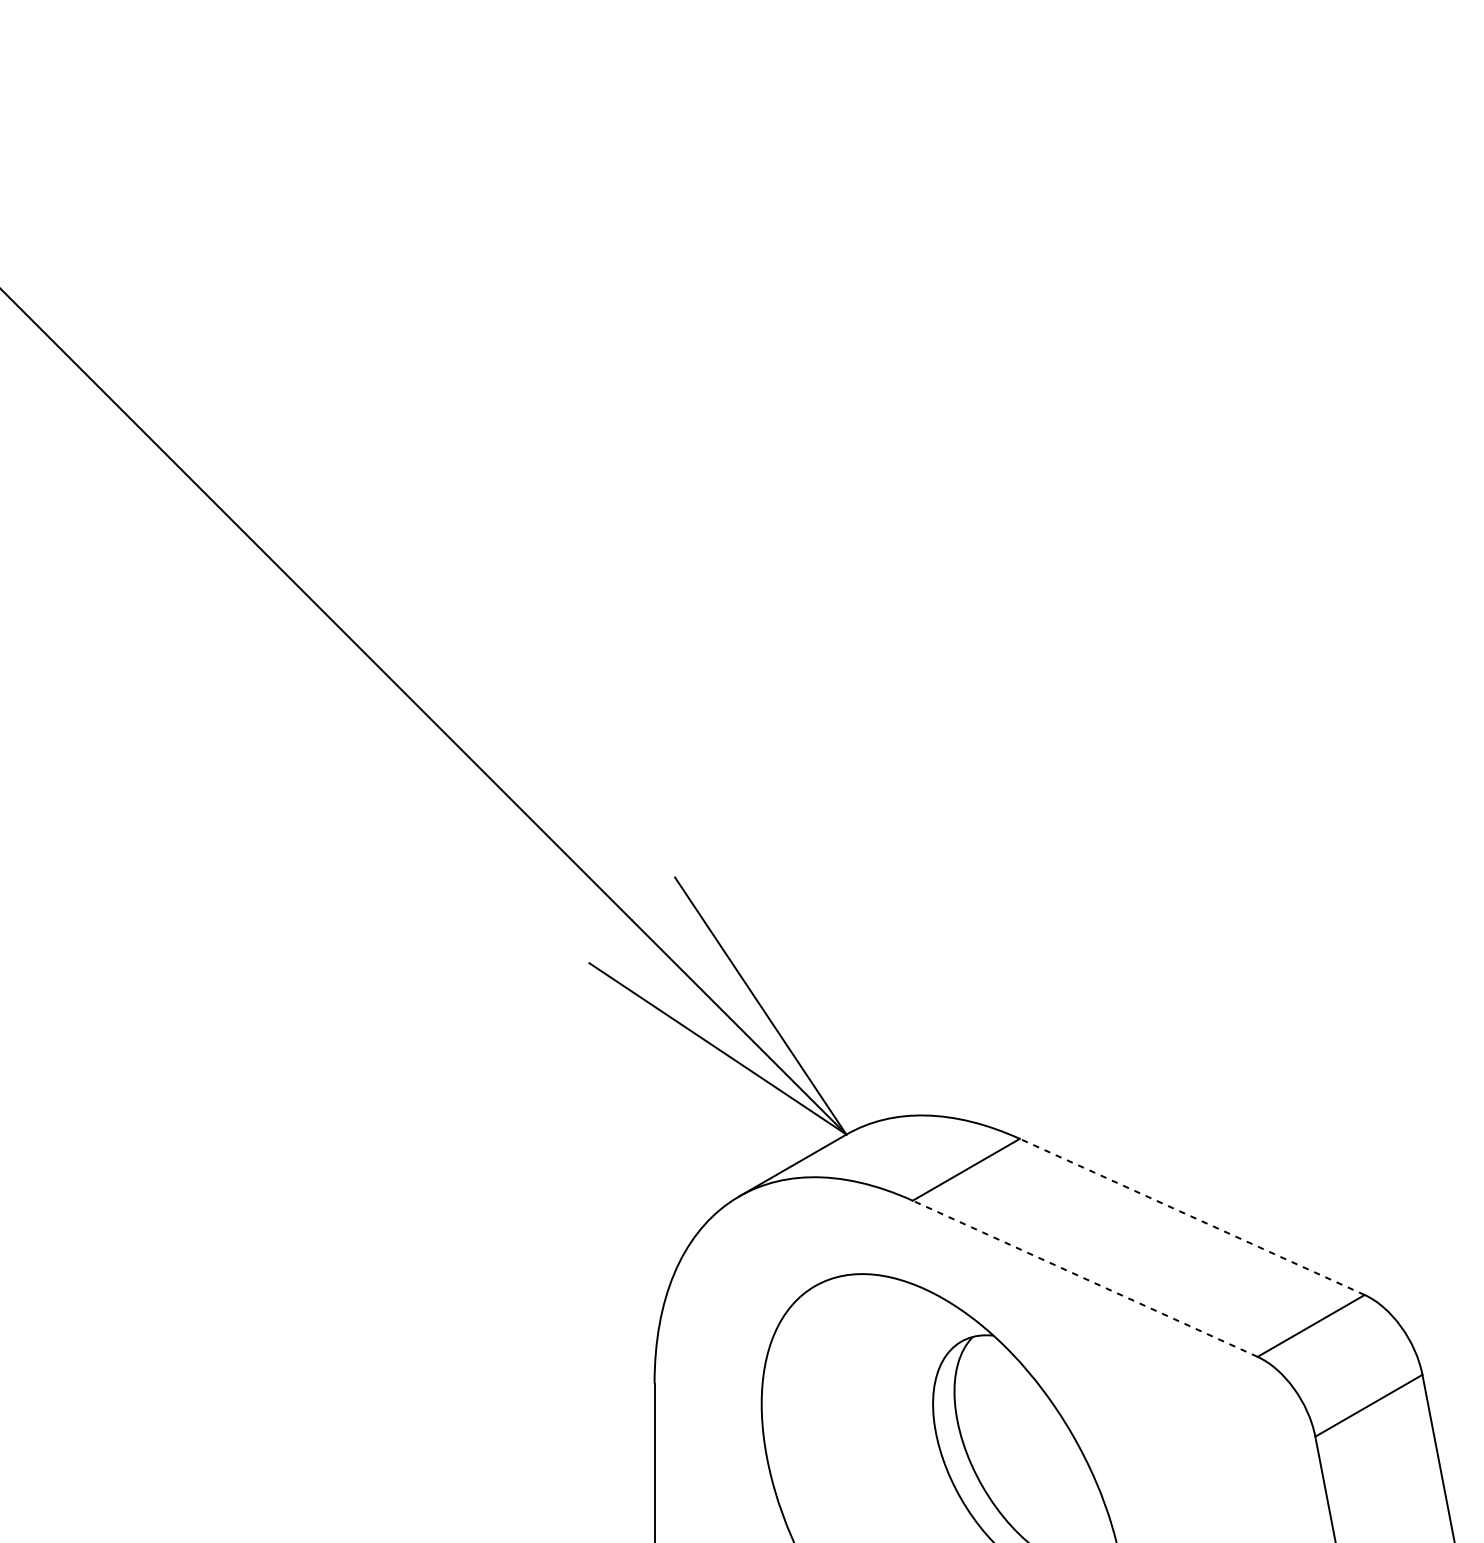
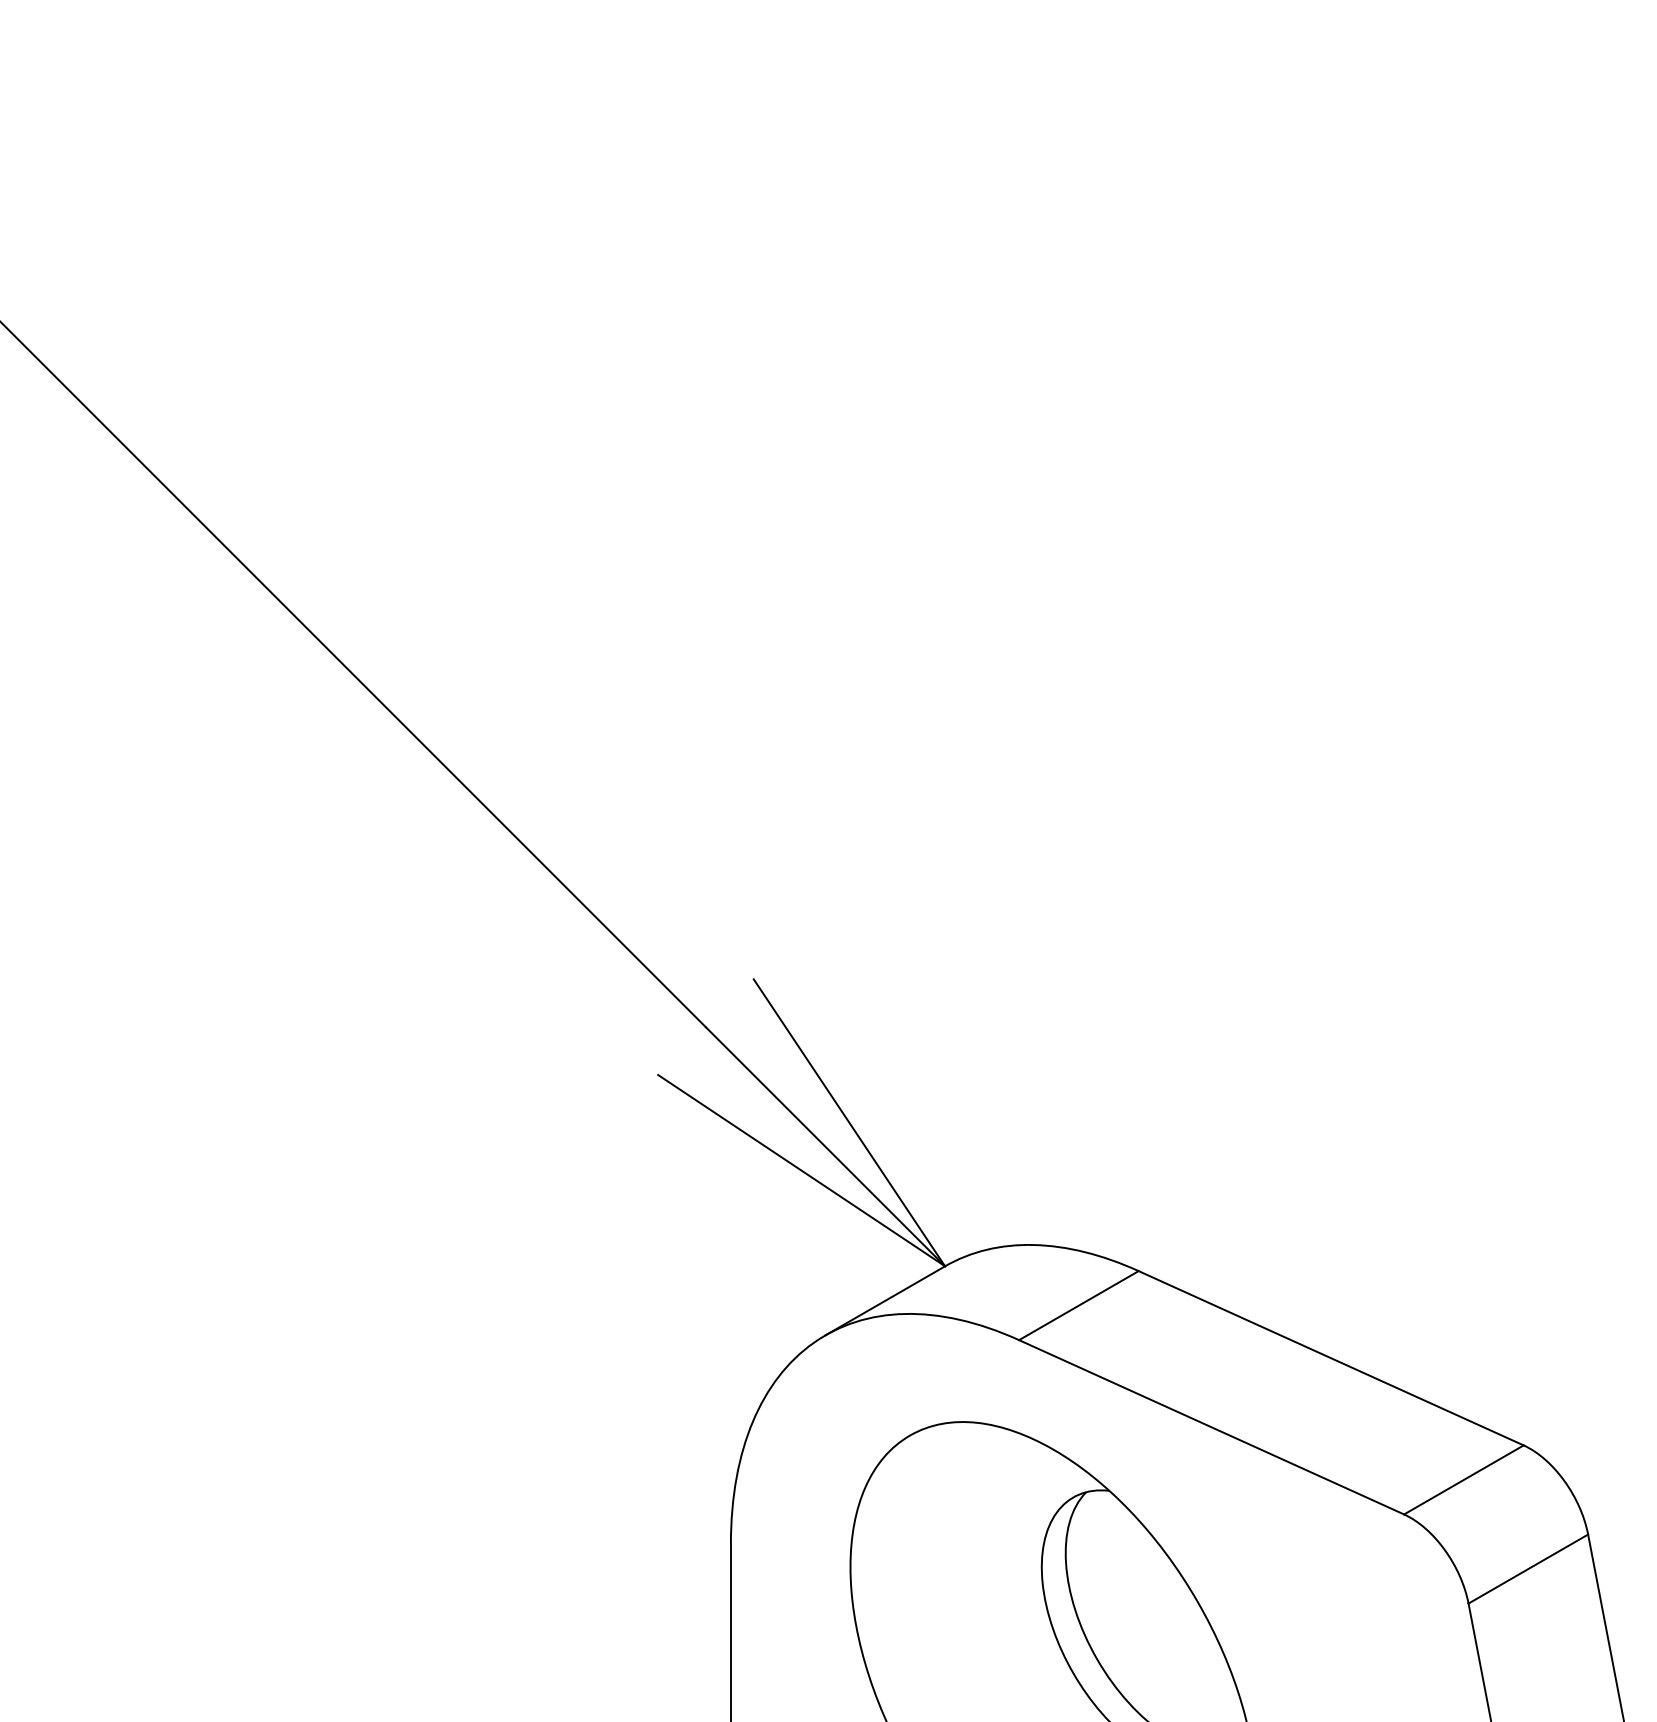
line: (1191, 1217) -> (1330, 1358), dashed -> solid
line: (1085, 1278) -> (1211, 1427), dashed -> solid

